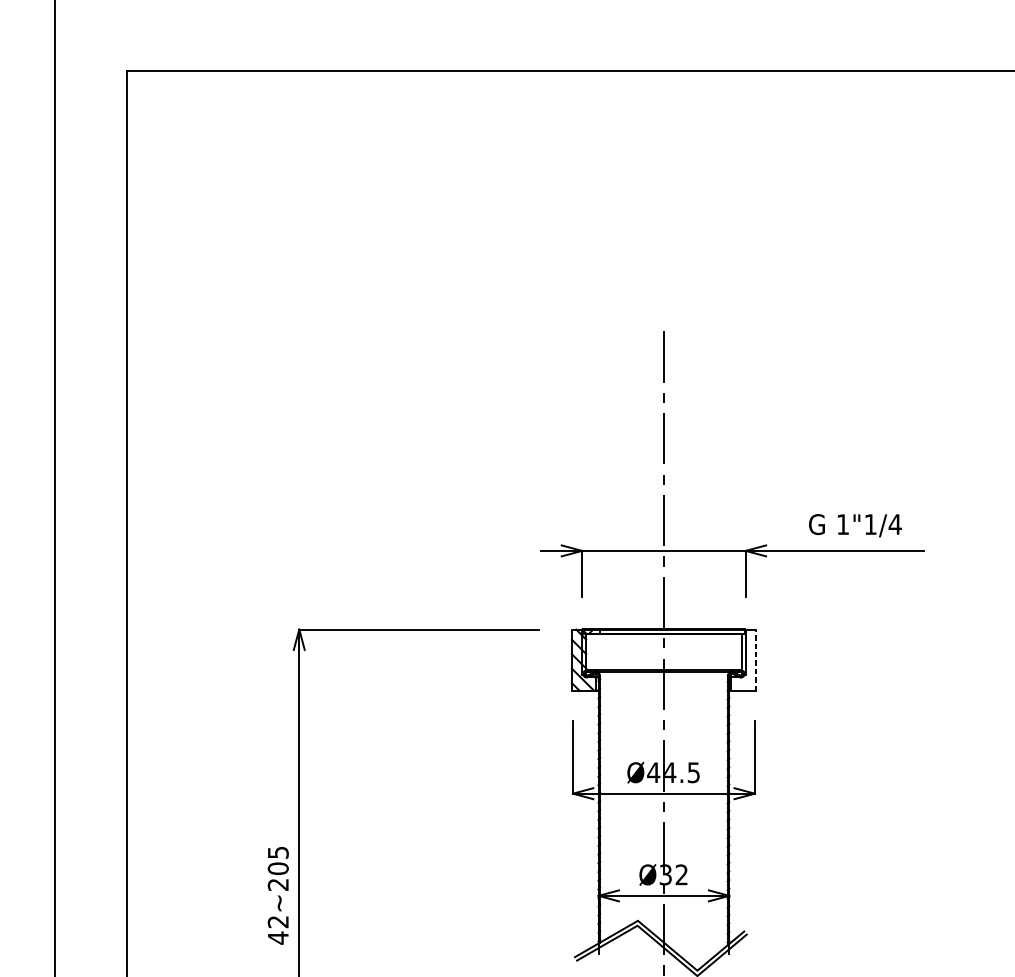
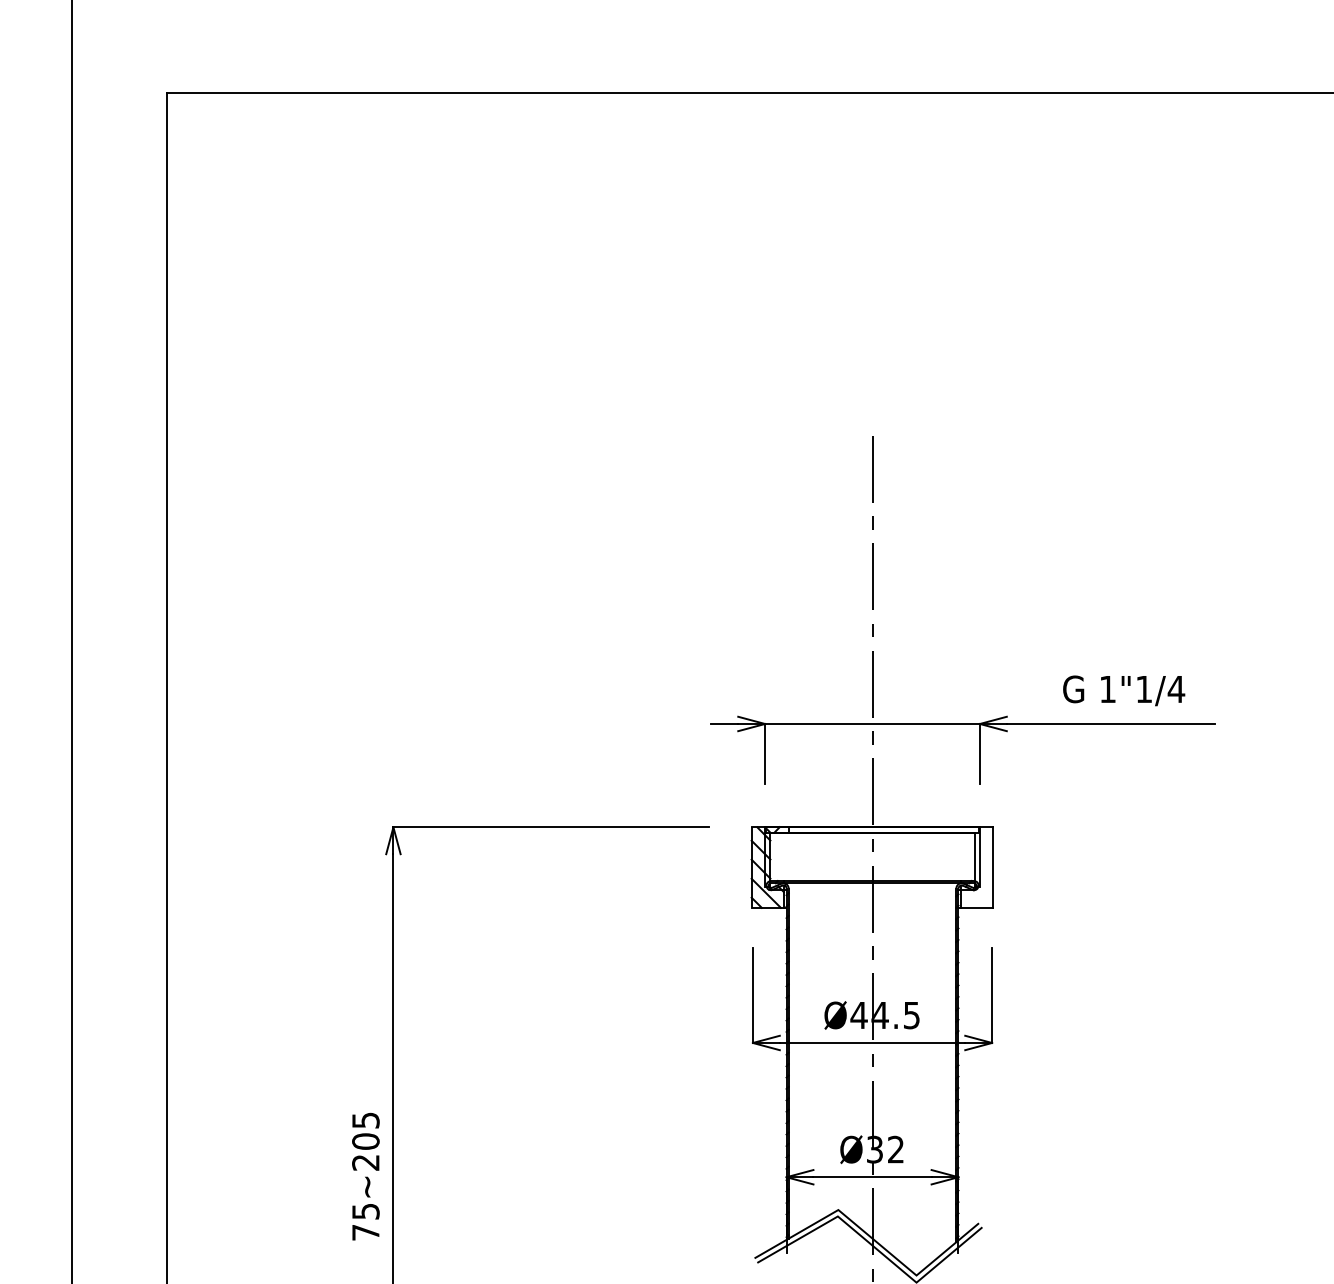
line: (755, 660) -> (993, 867), dashed -> solid
text: (278, 930) -> (365, 1222), 42~205 -> 75~205

